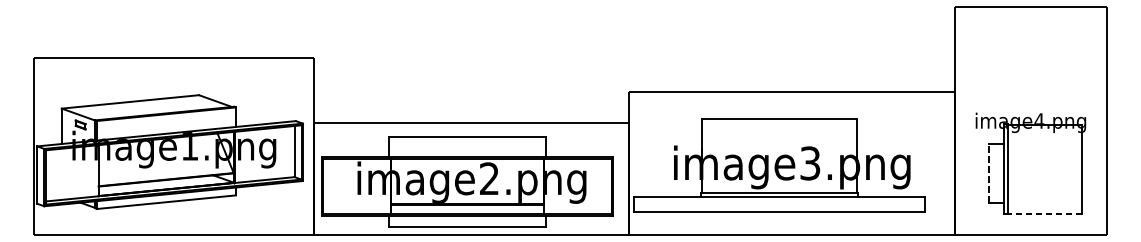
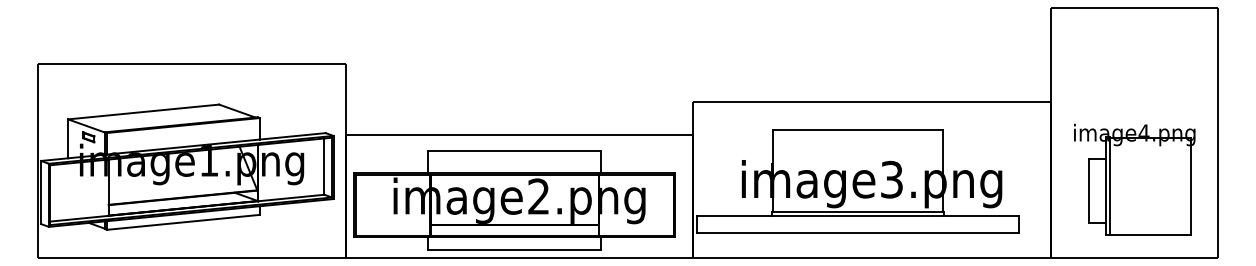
line: (988, 173) -> (1088, 190), dashed -> solid
line: (1045, 214) -> (1150, 235), dashed -> solid

